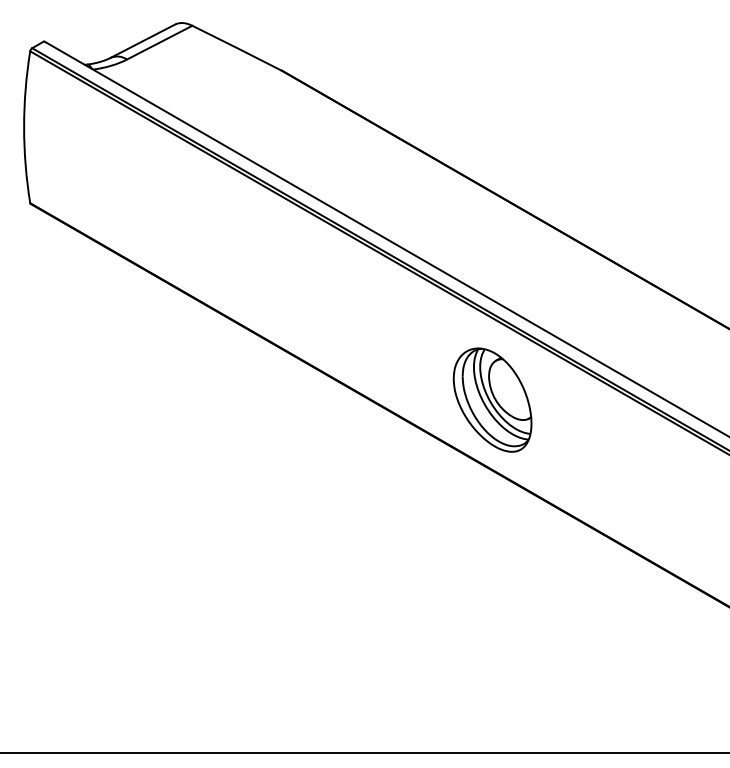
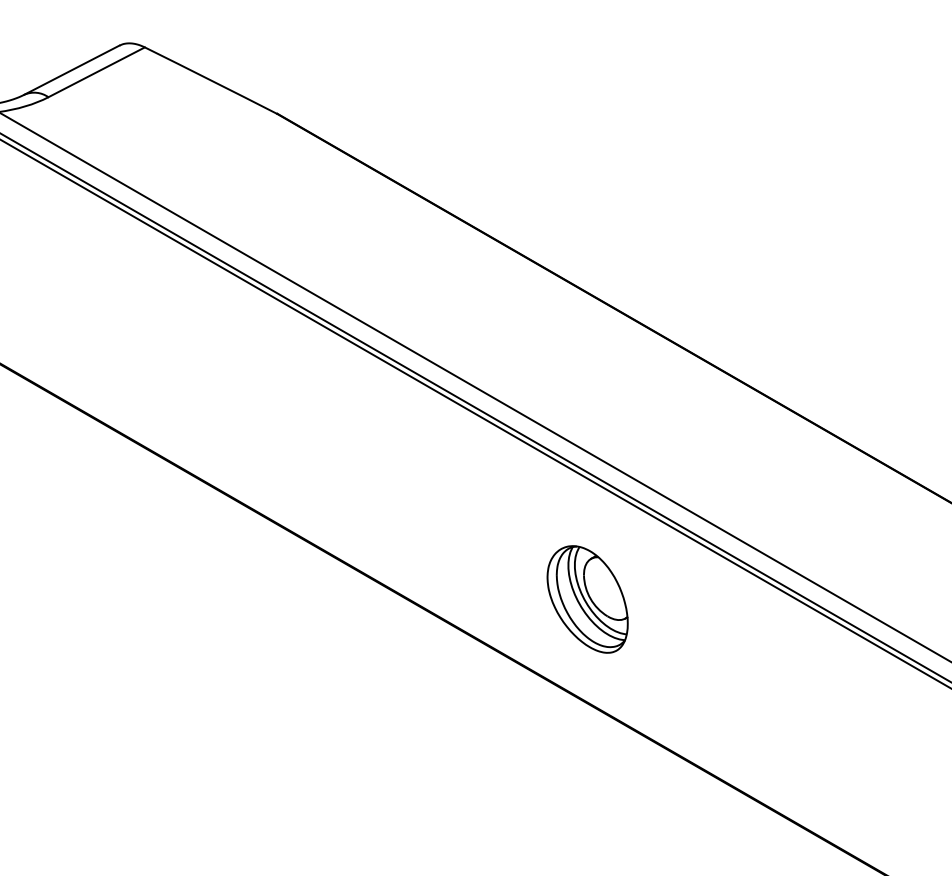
part: (492, 399) -> (587, 598), size x0.7

